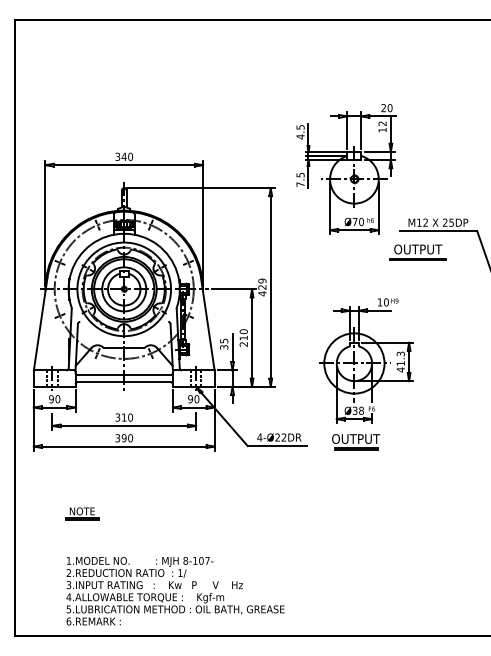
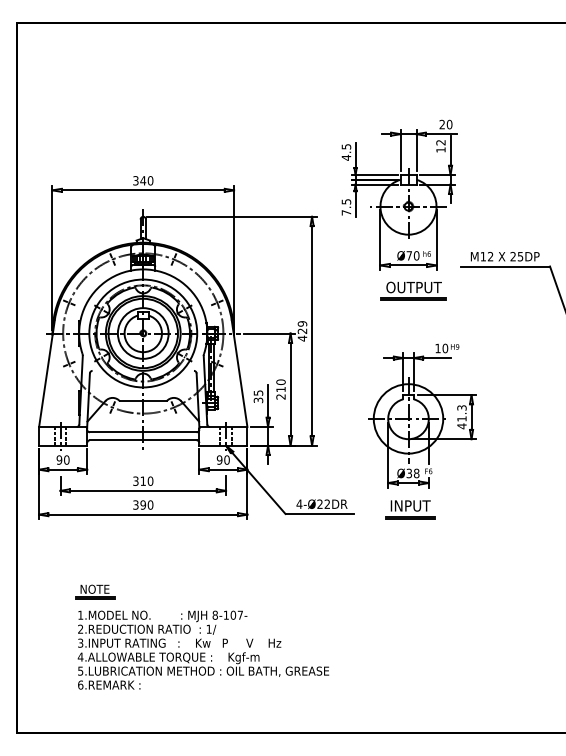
part: (417, 252) -> (413, 291), moved
text: (356, 438) -> (410, 505), OUTPUT -> INPUT
text: (175, 591) -> (203, 650), moved

